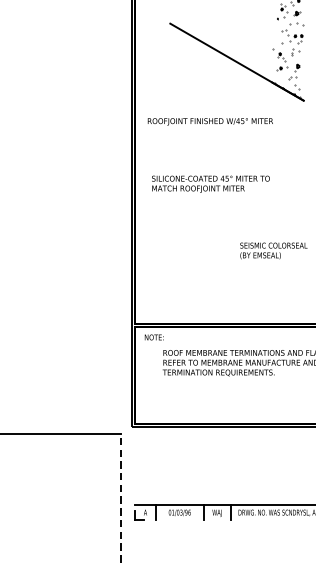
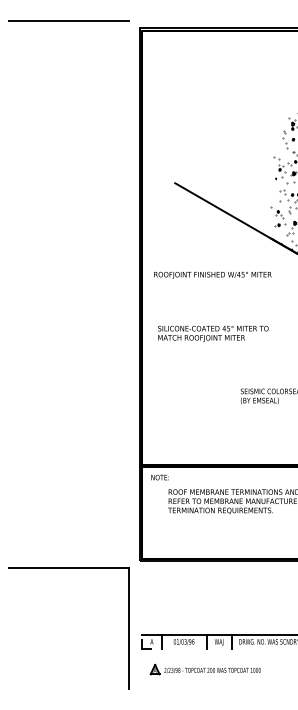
line: (121, 497) -> (129, 627), dashed -> solid
part: (201, 542) -> (204, 669), added

